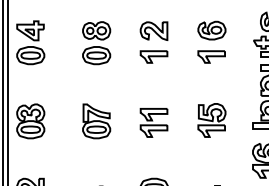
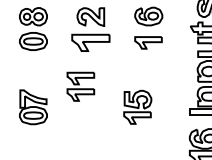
part: (153, 56) -> (90, 42), size x1.4
part: (211, 120) -> (137, 107), moved
part: (153, 122) -> (80, 86), moved

